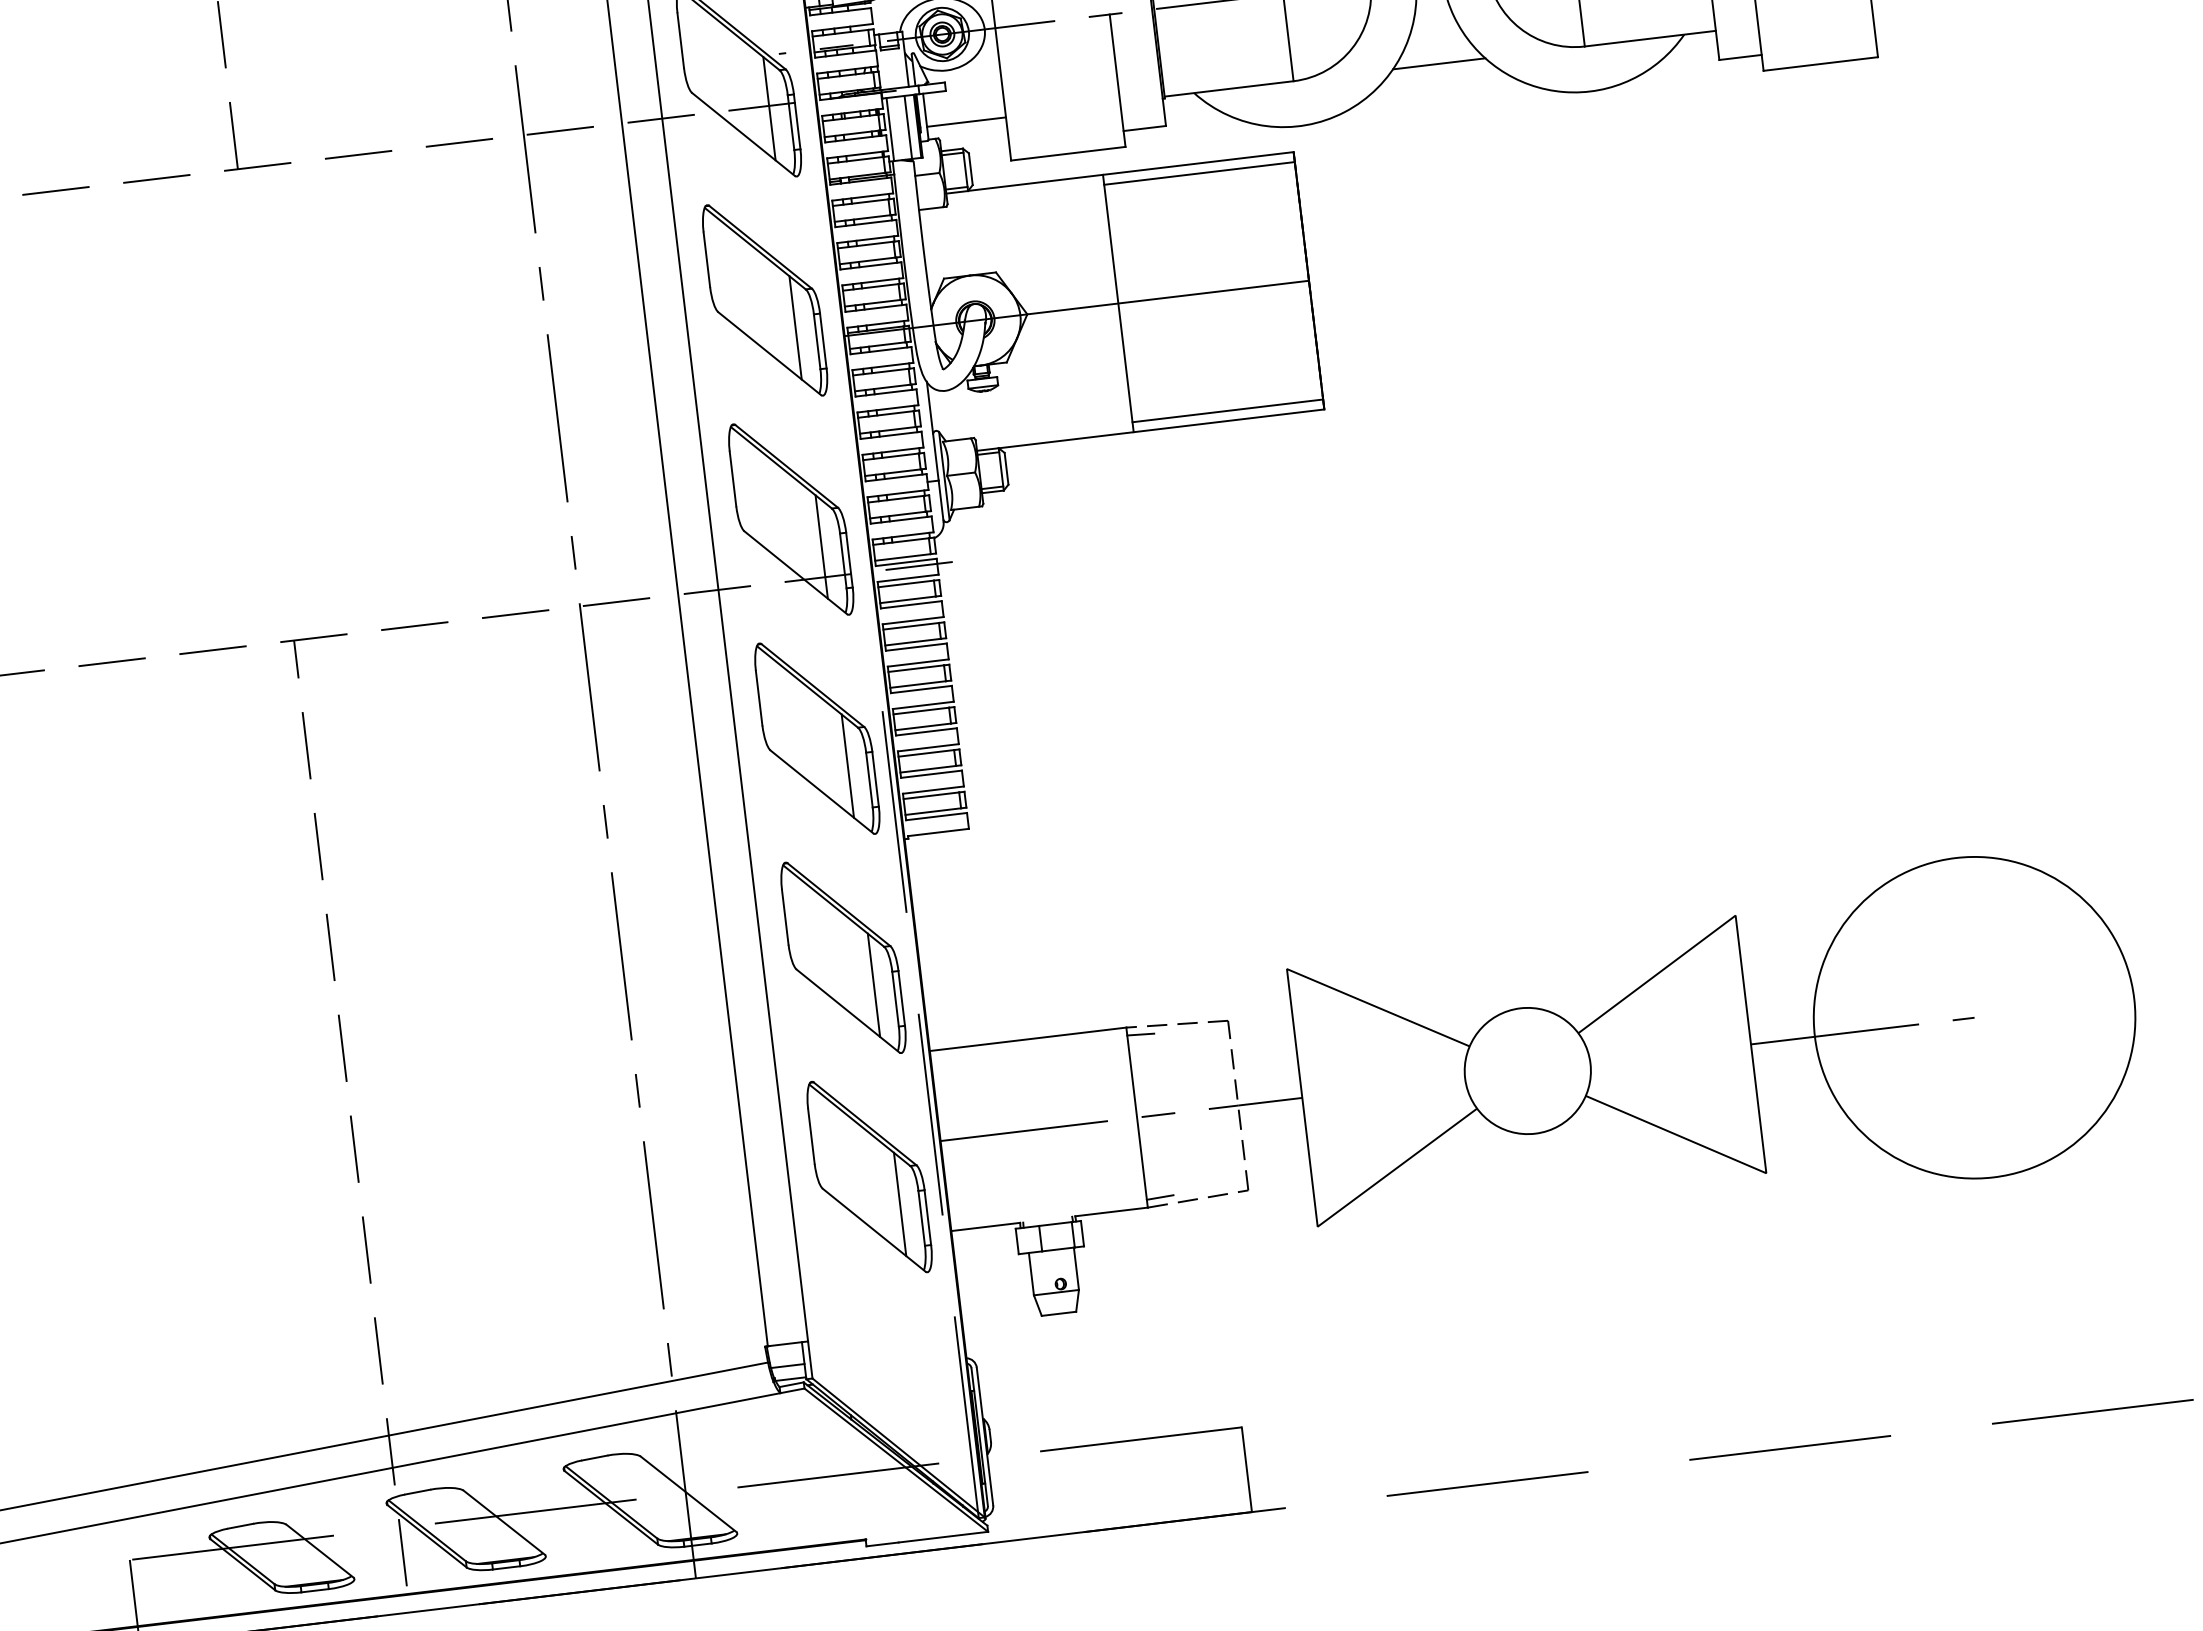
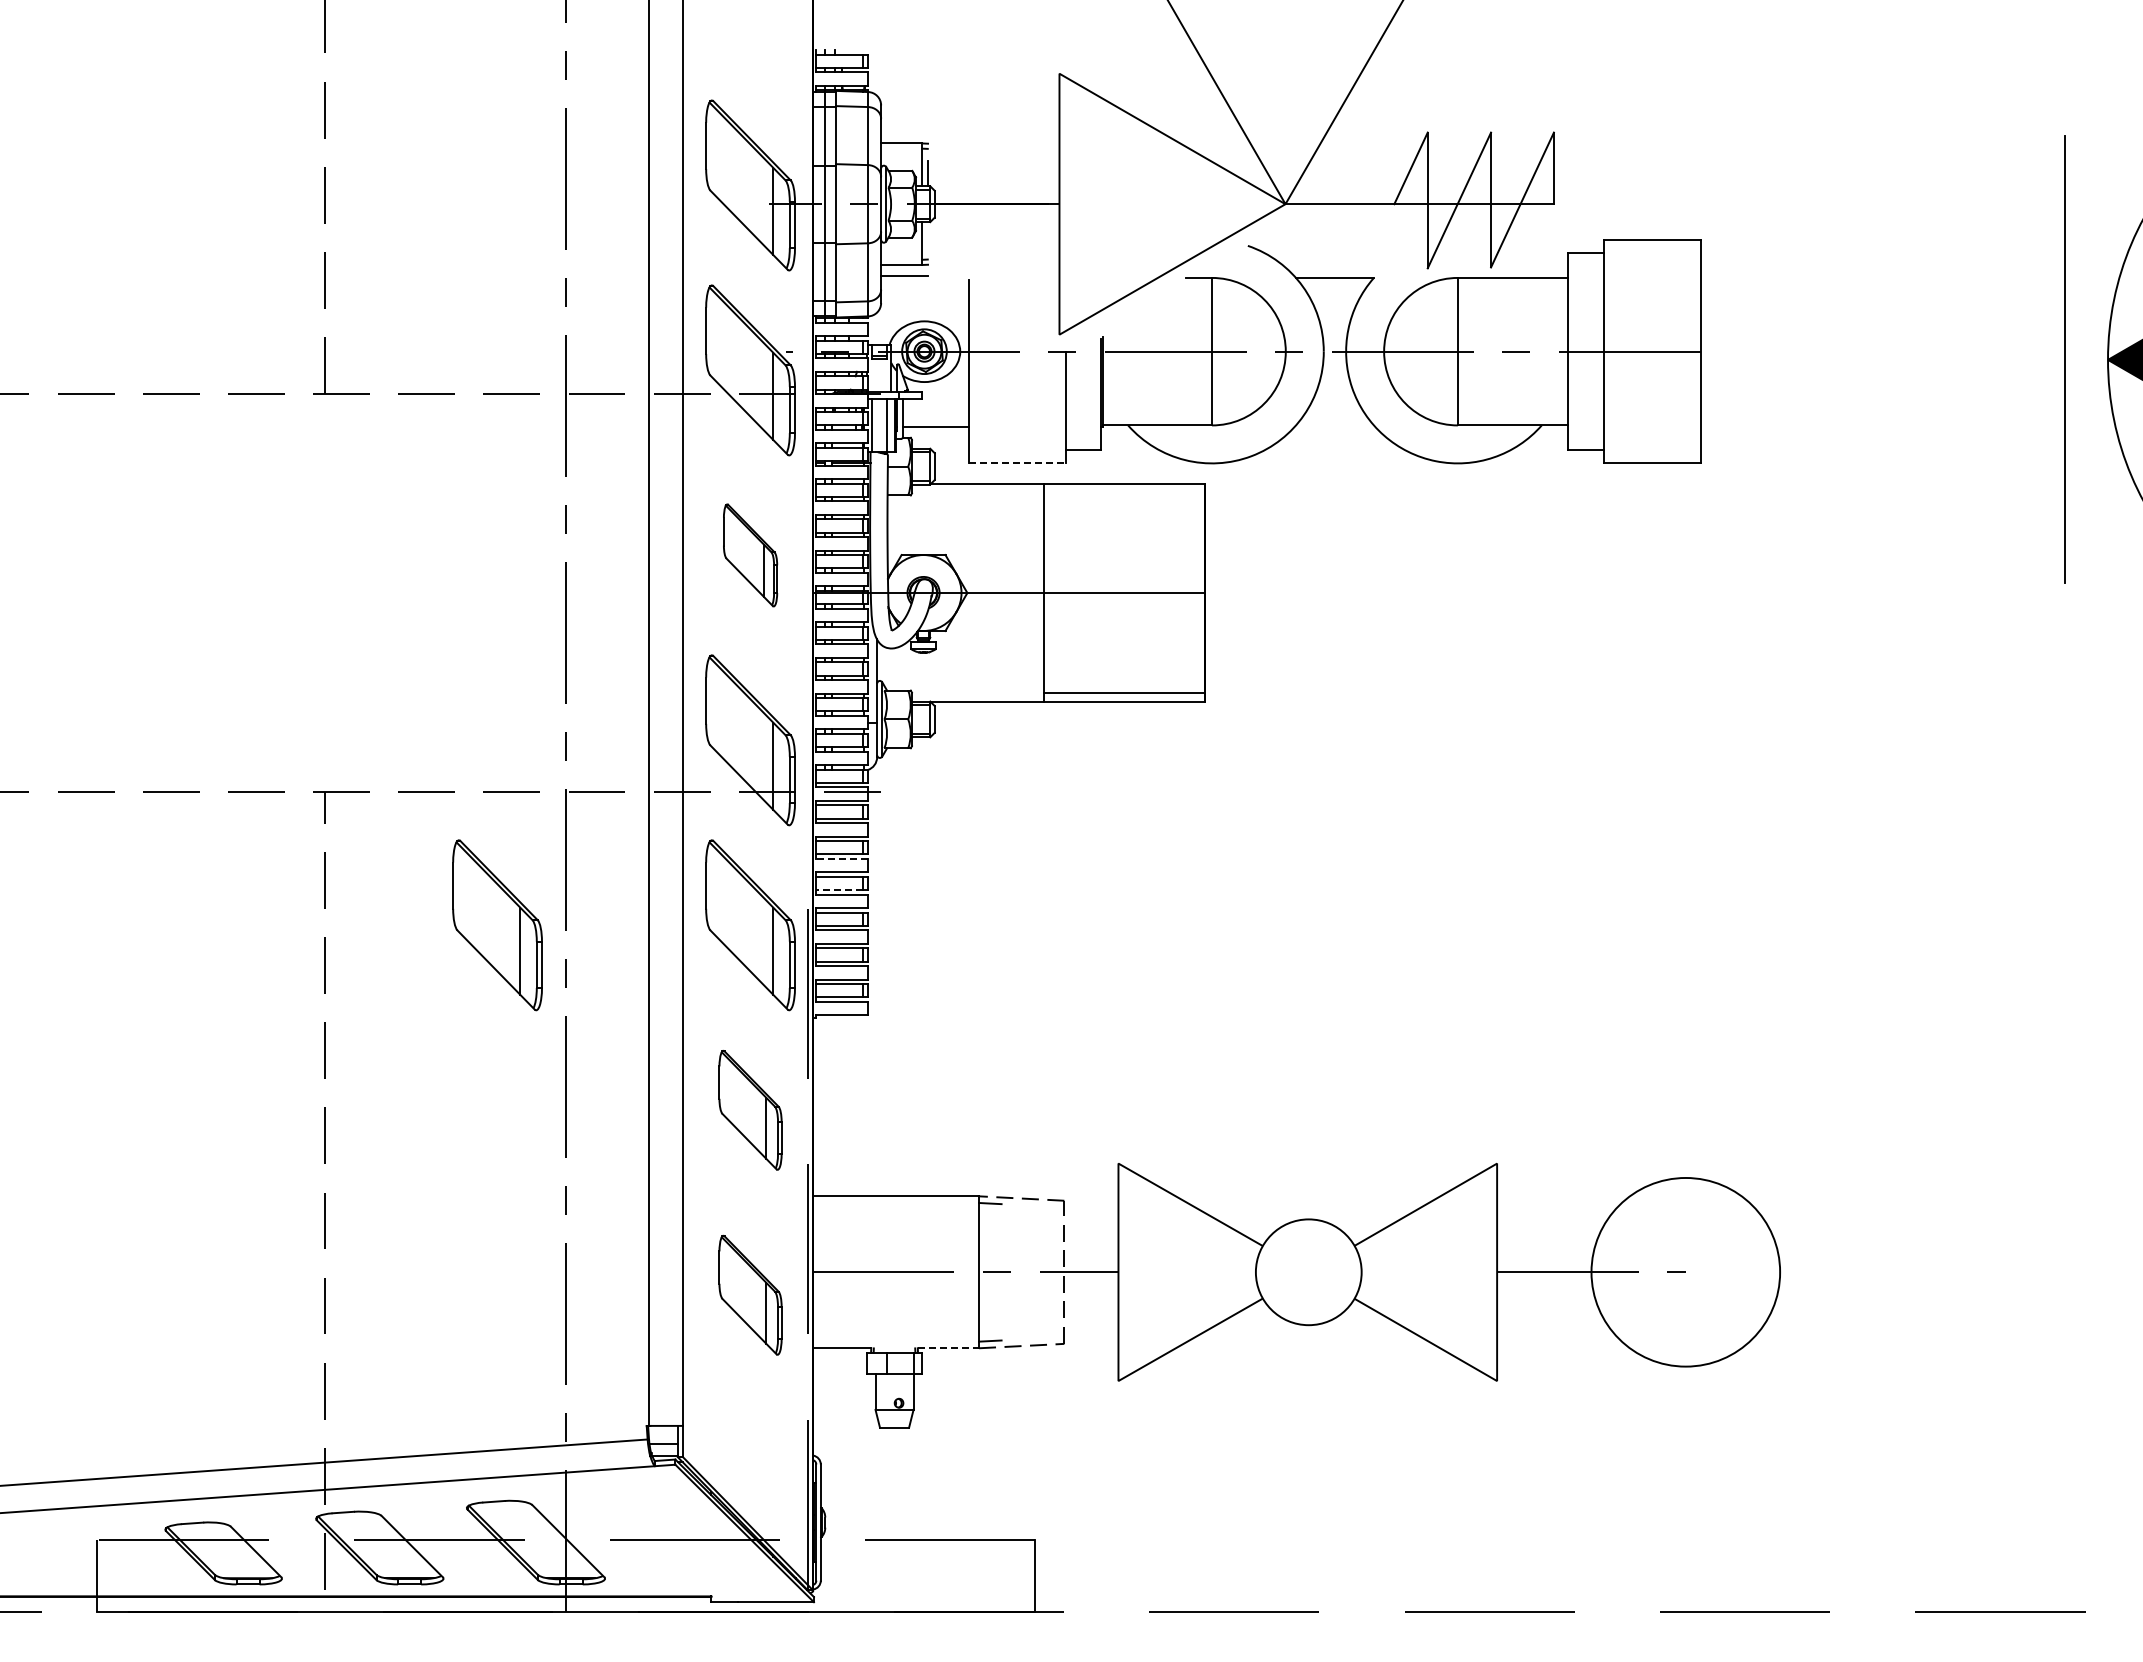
line: (1438, 64) -> (1334, 425), removed
line: (1068, 153) -> (1017, 463), solid -> dashed
line: (1199, 173) -> (1124, 492), removed
part: (765, 300) -> (750, 555), size x0.6
line: (916, 646) -> (842, 858), solid -> dashed
line: (917, 684) -> (839, 890), solid -> dashed
part: (517, 774) -> (497, 925), added
part: (843, 958) -> (750, 1110), size x0.7
circle: (1974, 1018) -> (1685, 1272), size x0.7
part: (869, 1177) -> (750, 1295), size x0.7
line: (1111, 1212) -> (948, 1348), solid -> dashed

